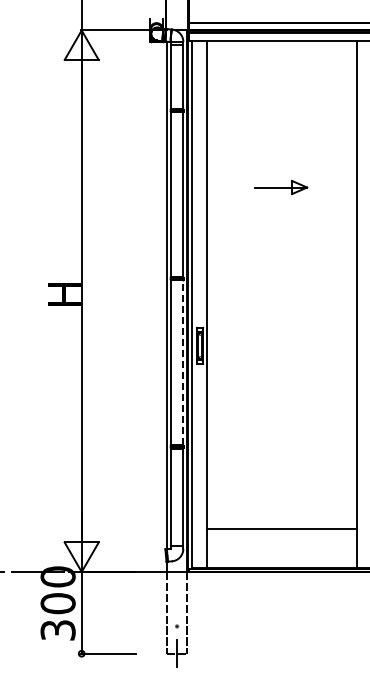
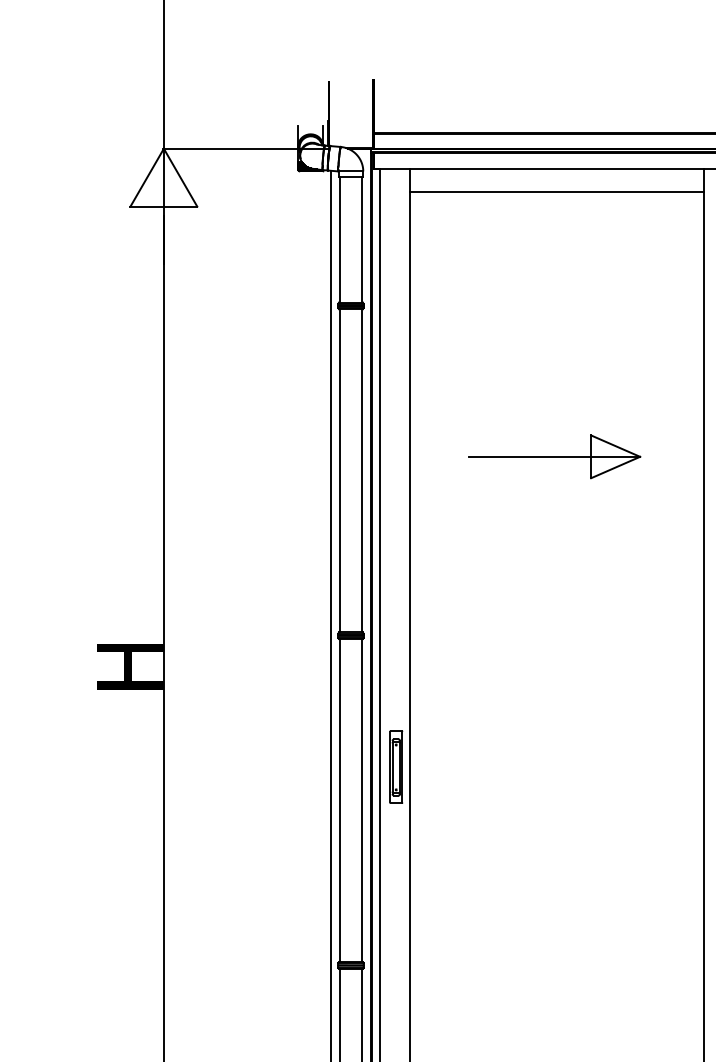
line: (281, 52) -> (555, 191), added
part: (280, 187) -> (553, 456), size x1.67
line: (182, 362) -> (361, 799), dashed -> solid

